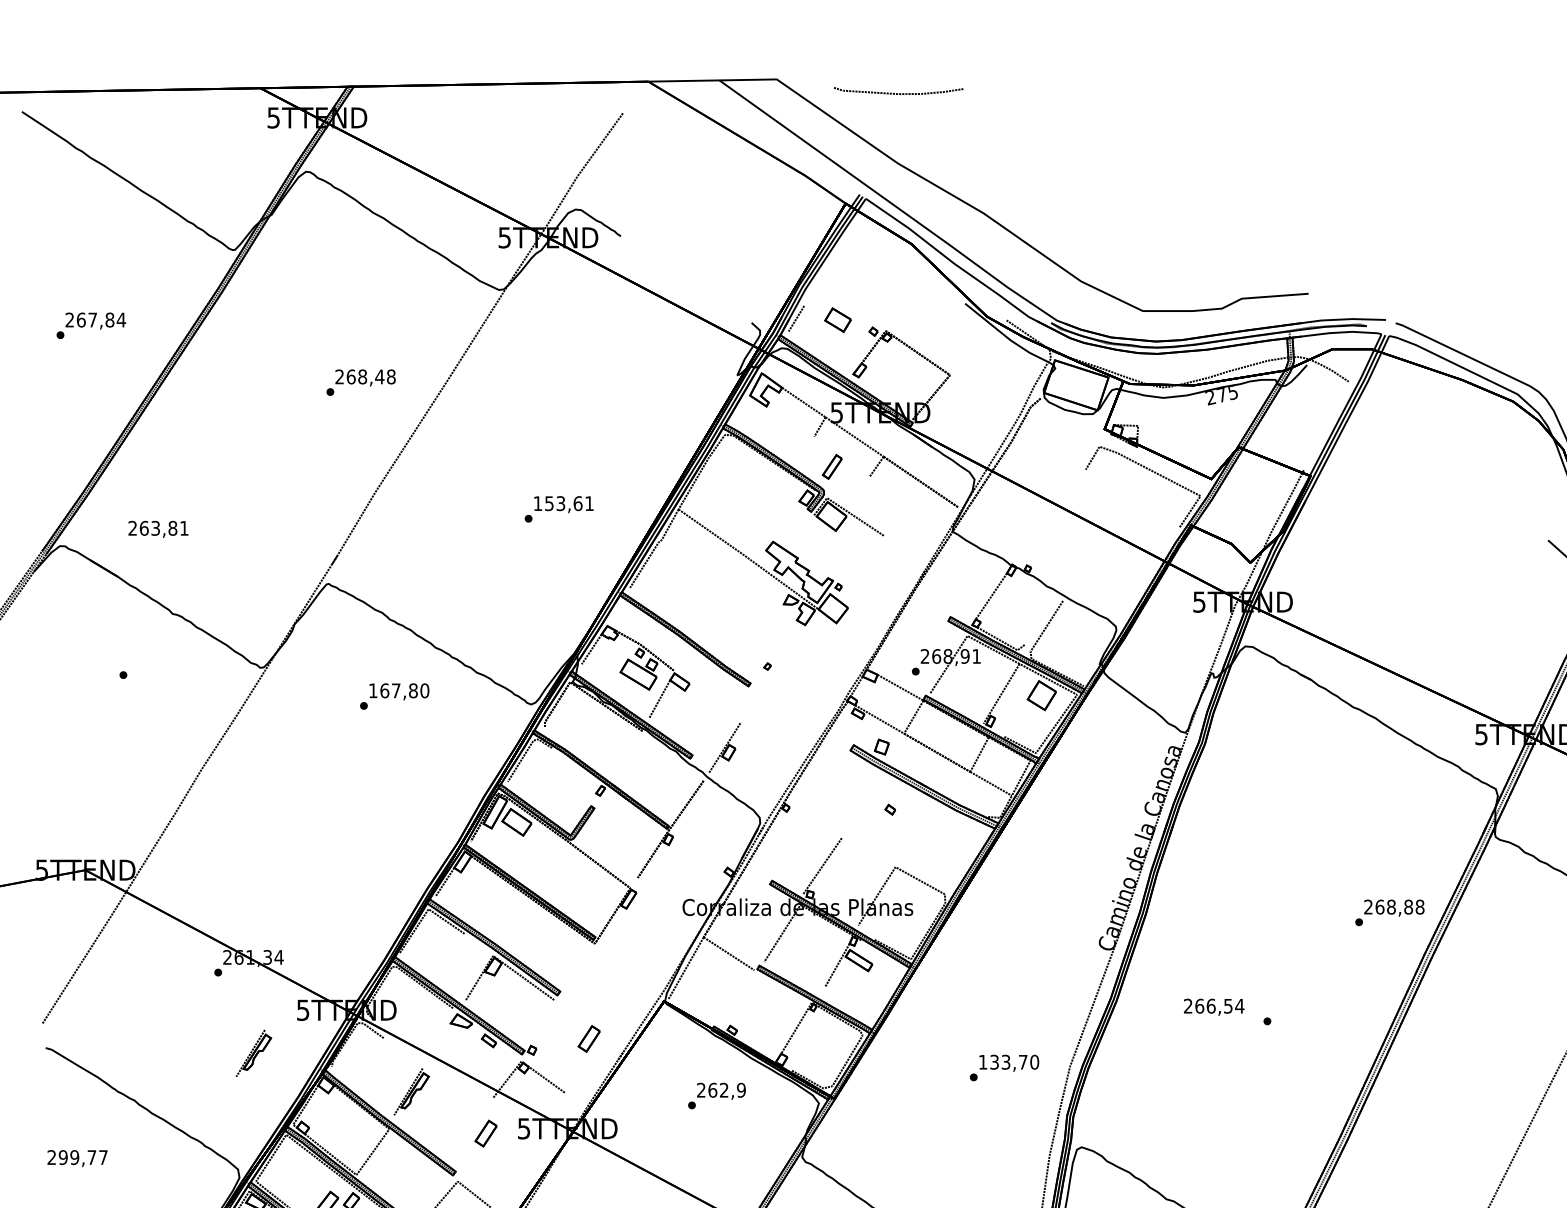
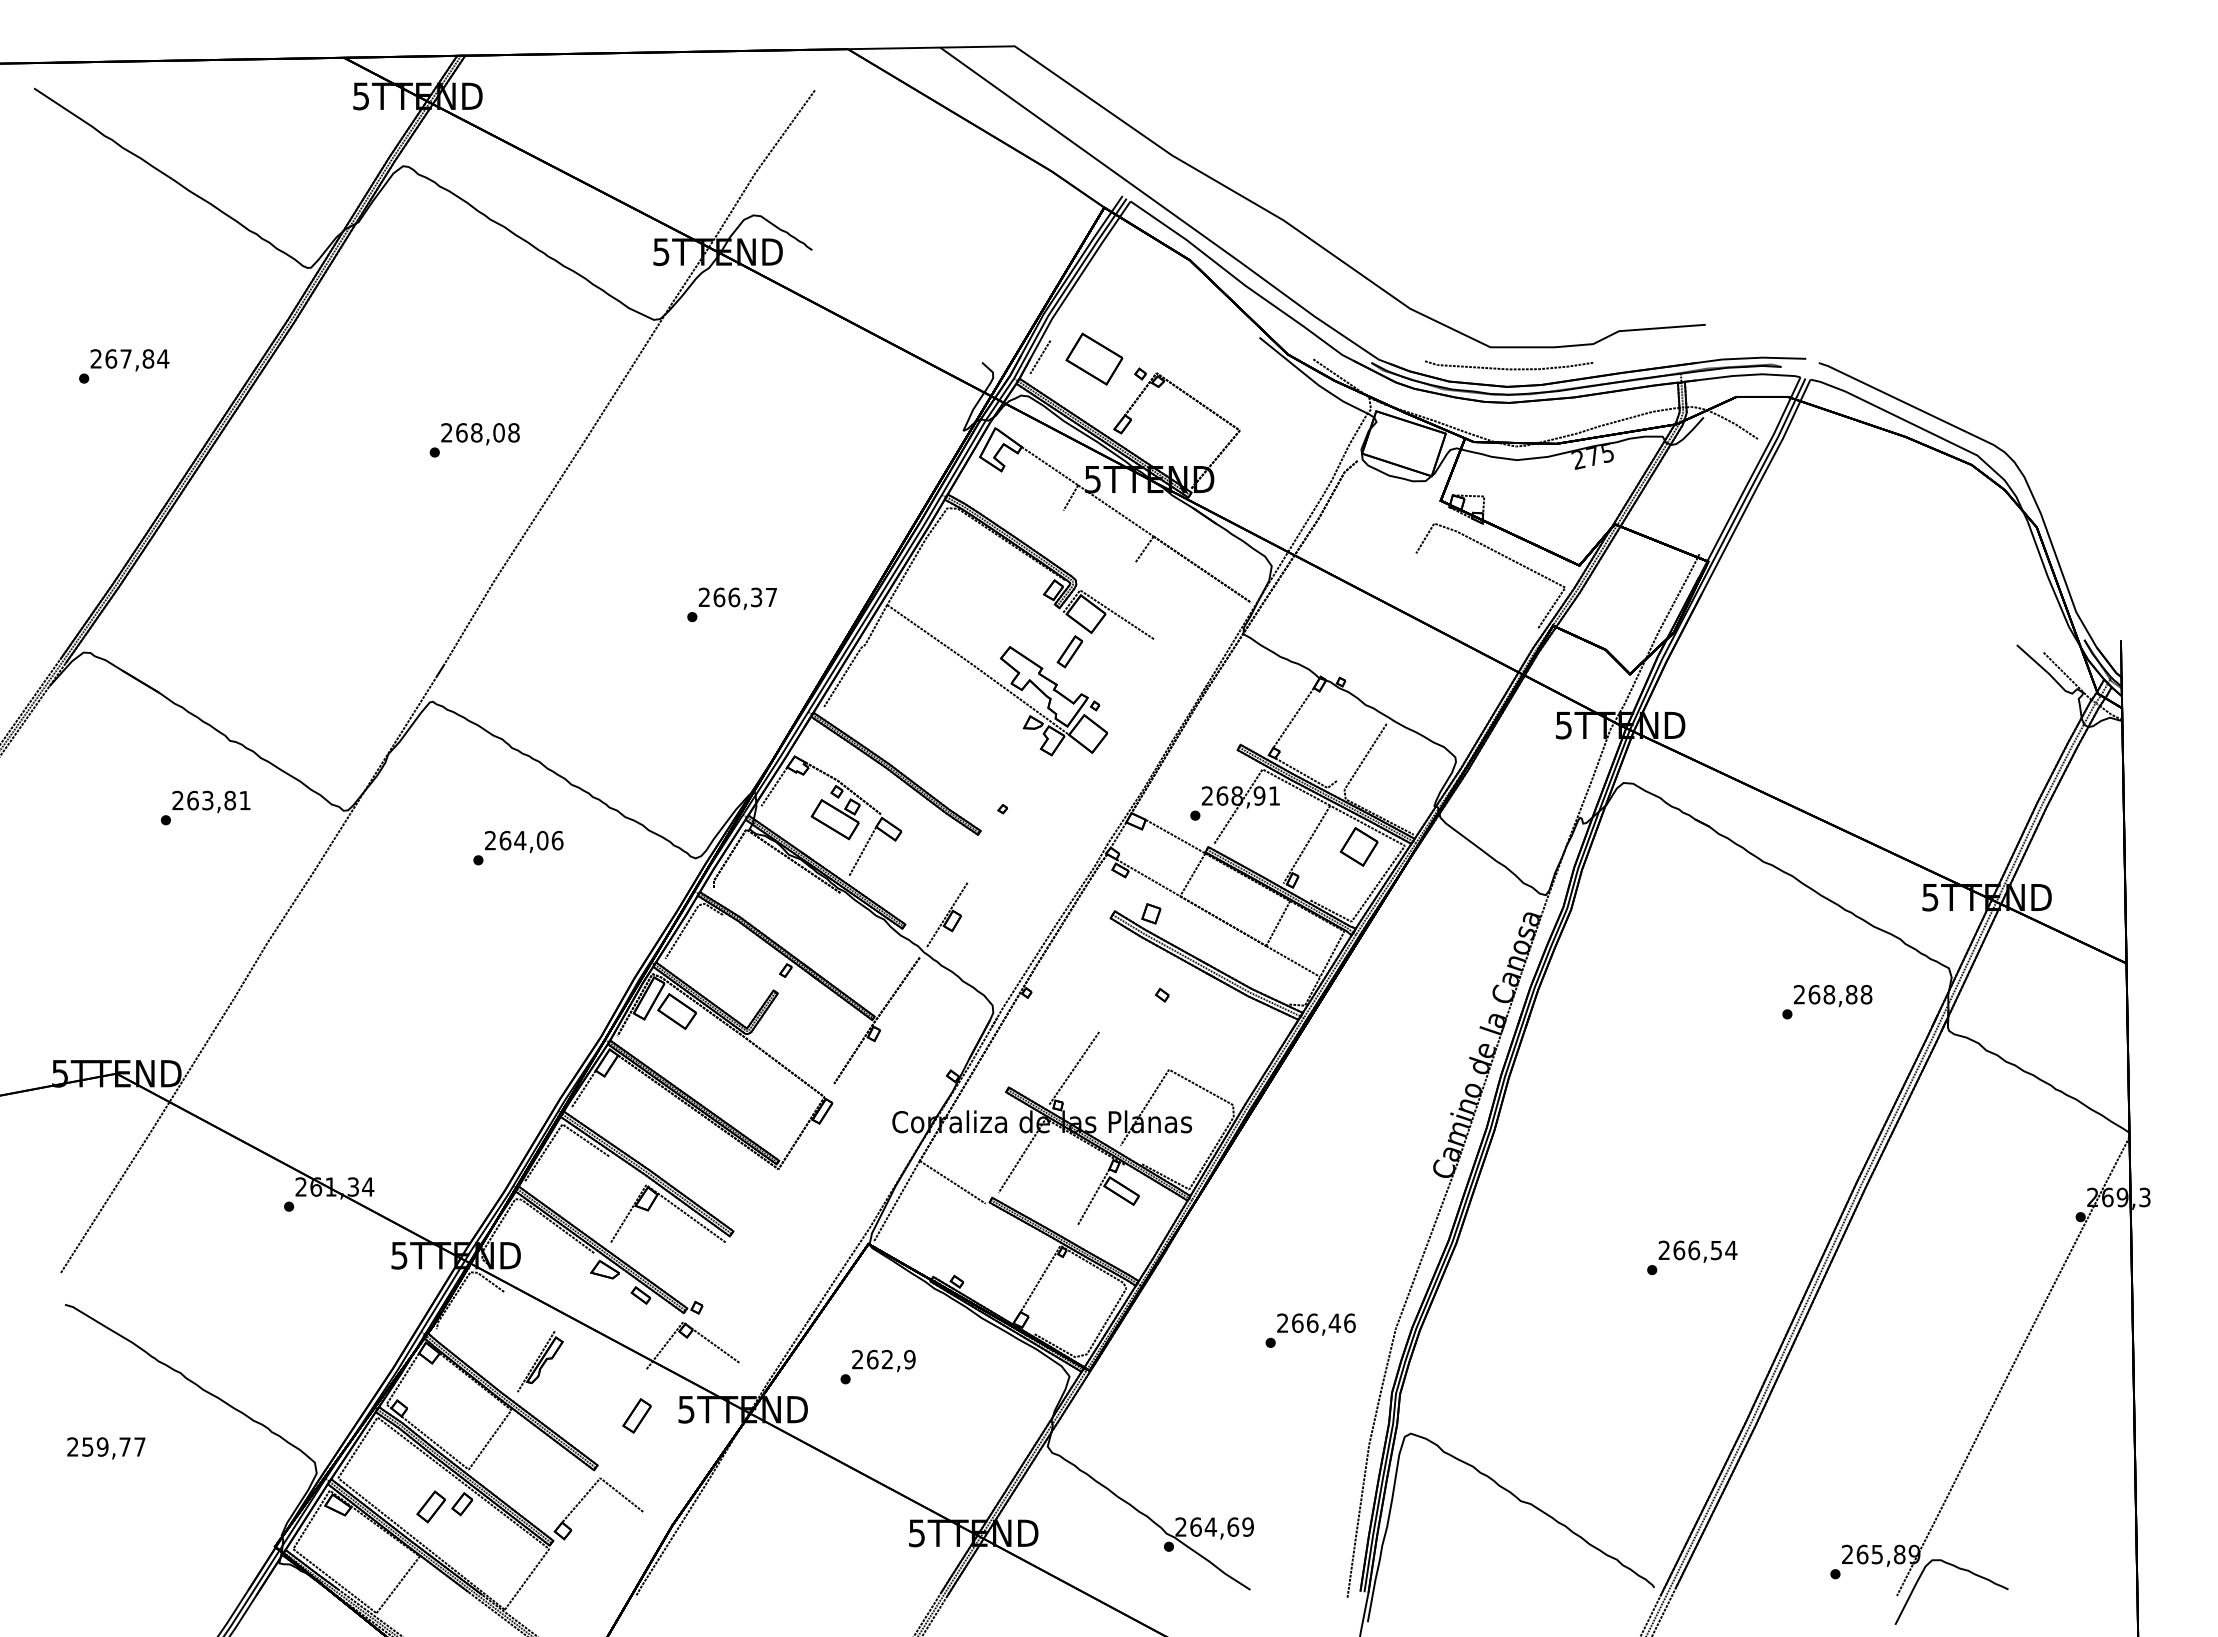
curve: (898, 93) -> (1509, 368), moved
part: (838, 319) -> (1094, 358), size x1.67
text: (379, 376) -> (498, 432), 268,48 -> 268,08
part: (831, 466) -> (1069, 651), moved
text: (563, 503) -> (737, 597), 153,61 -> 266,37
text: (158, 529) -> (211, 801), moved
text: (399, 690) -> (524, 840), 167,80 -> 264,06
text: (1390, 913) -> (1827, 1002), moved
text: (1213, 1007) -> (1697, 1251), moved
part: (588, 1038) -> (770, 1292), removed
part: (253, 1053) -> (335, 1311), removed
text: (1009, 1061) -> (1316, 1322), 133,70 -> 266,46
text: (716, 1095) -> (877, 1366), moved
text: (63, 1157) -> (87, 1446), 299,77 -> 259,77

